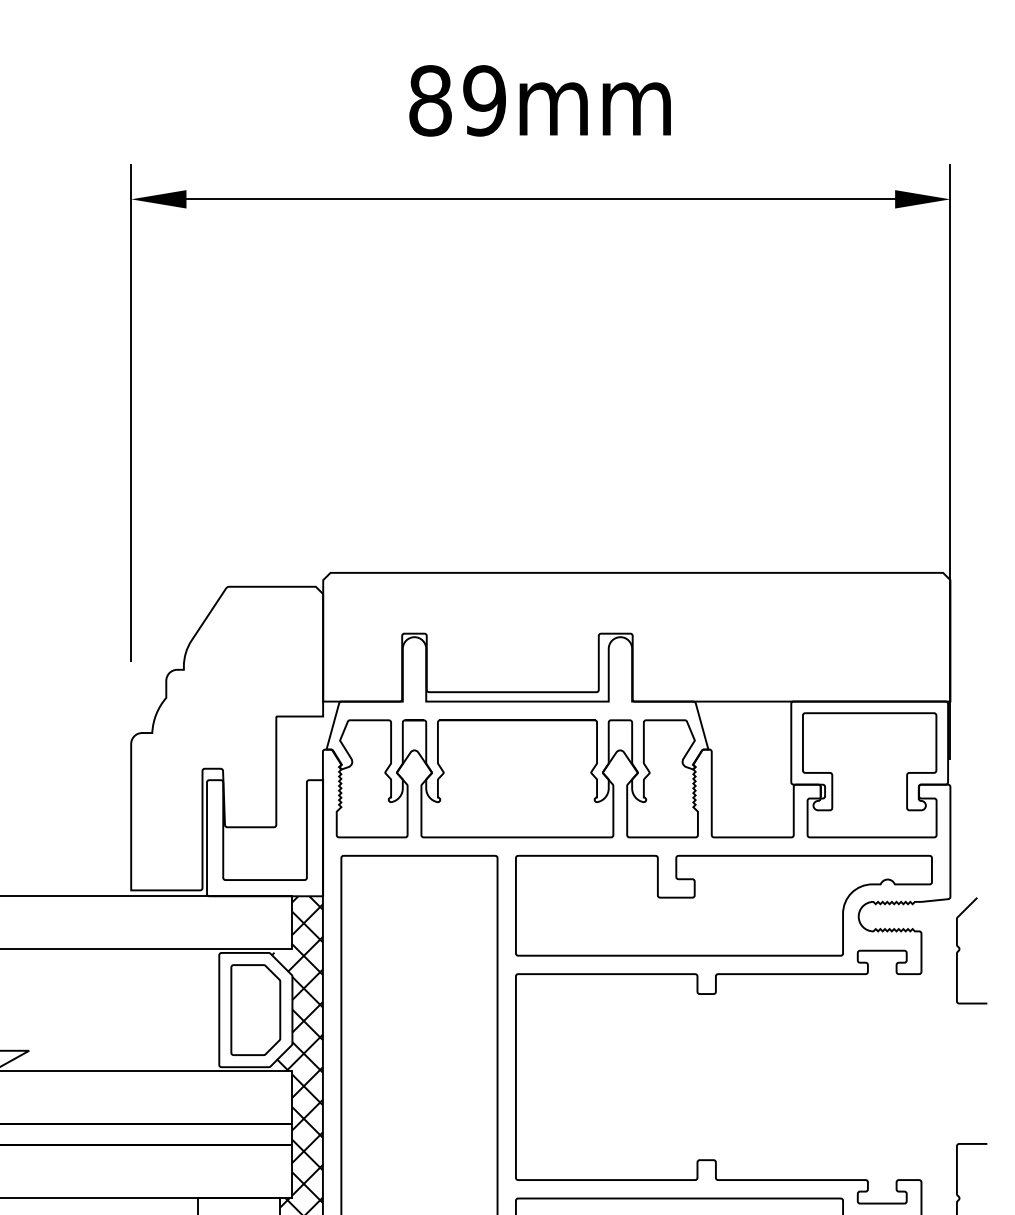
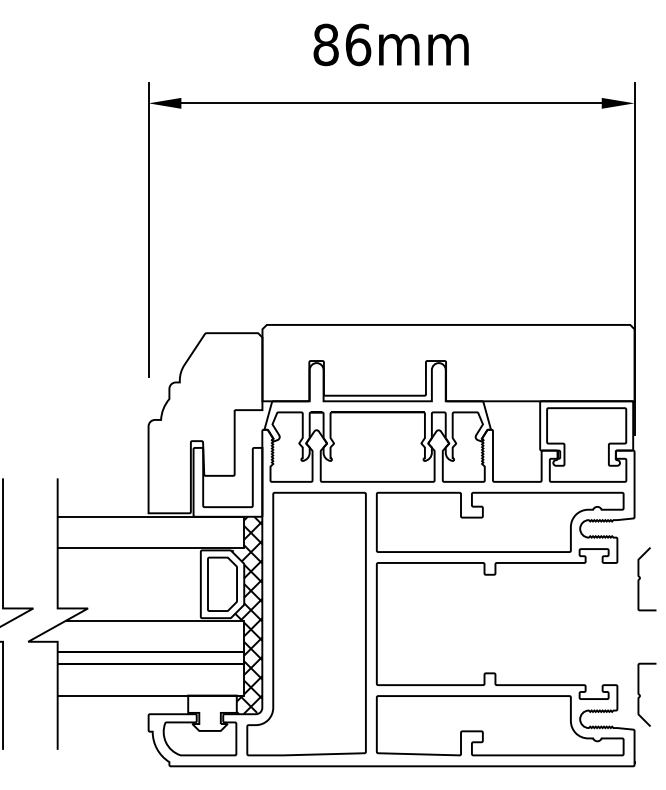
text: (485, 100) -> (358, 44), 89mm -> 86mm
curve: (960, 951) -> (640, 579), moved

